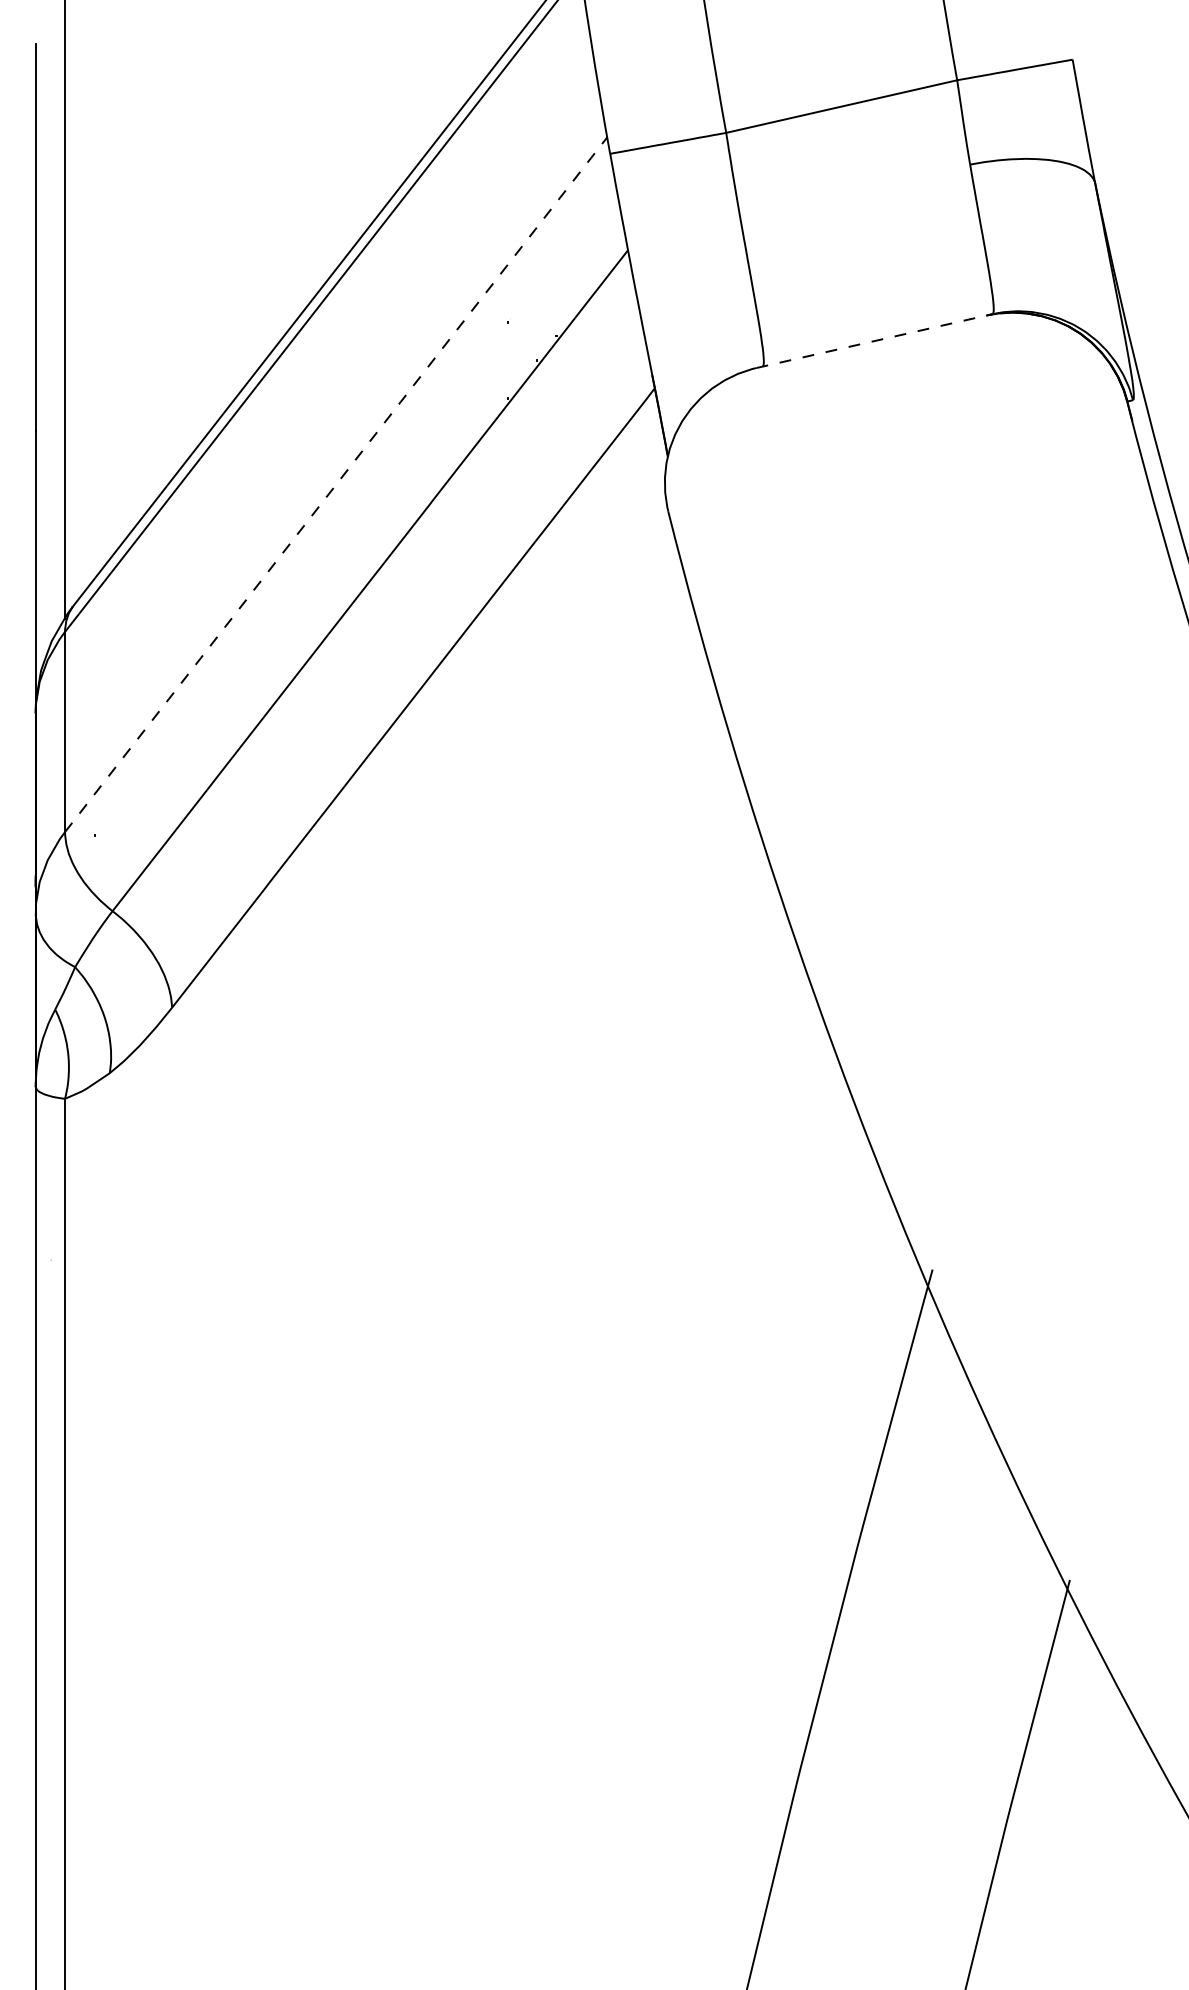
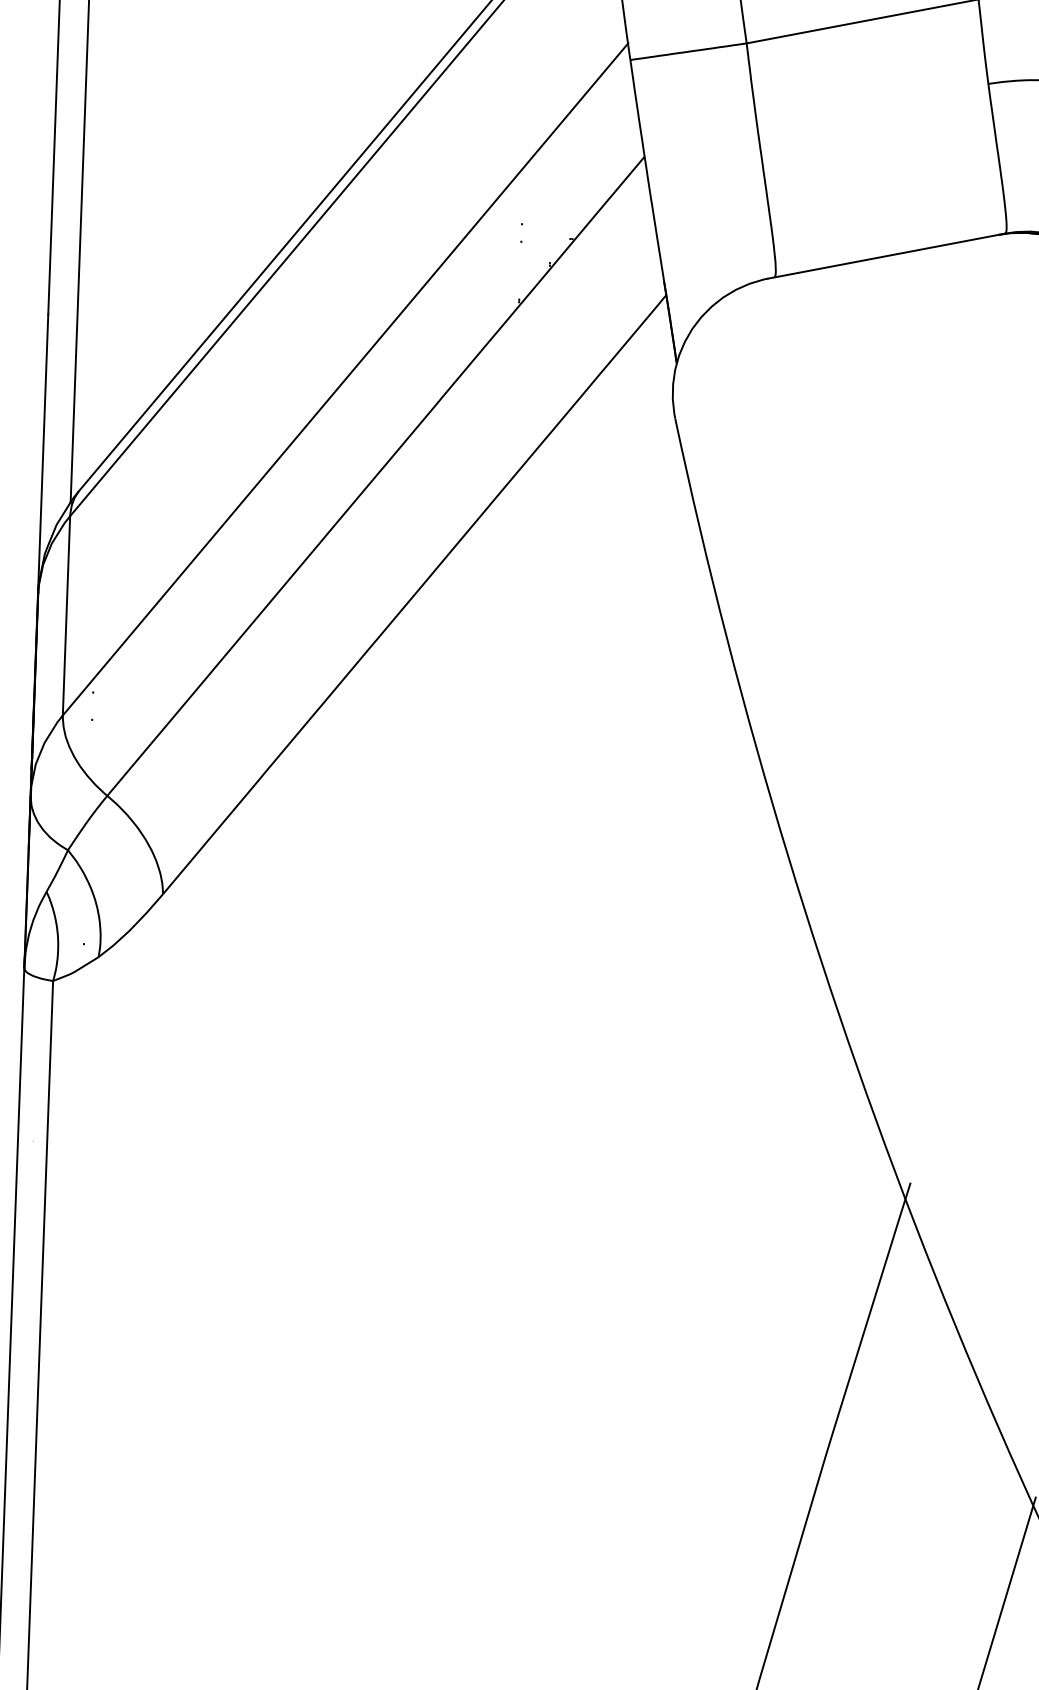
line: (871, 341) -> (883, 256), dashed -> solid
line: (336, 484) -> (345, 379), dashed -> solid

